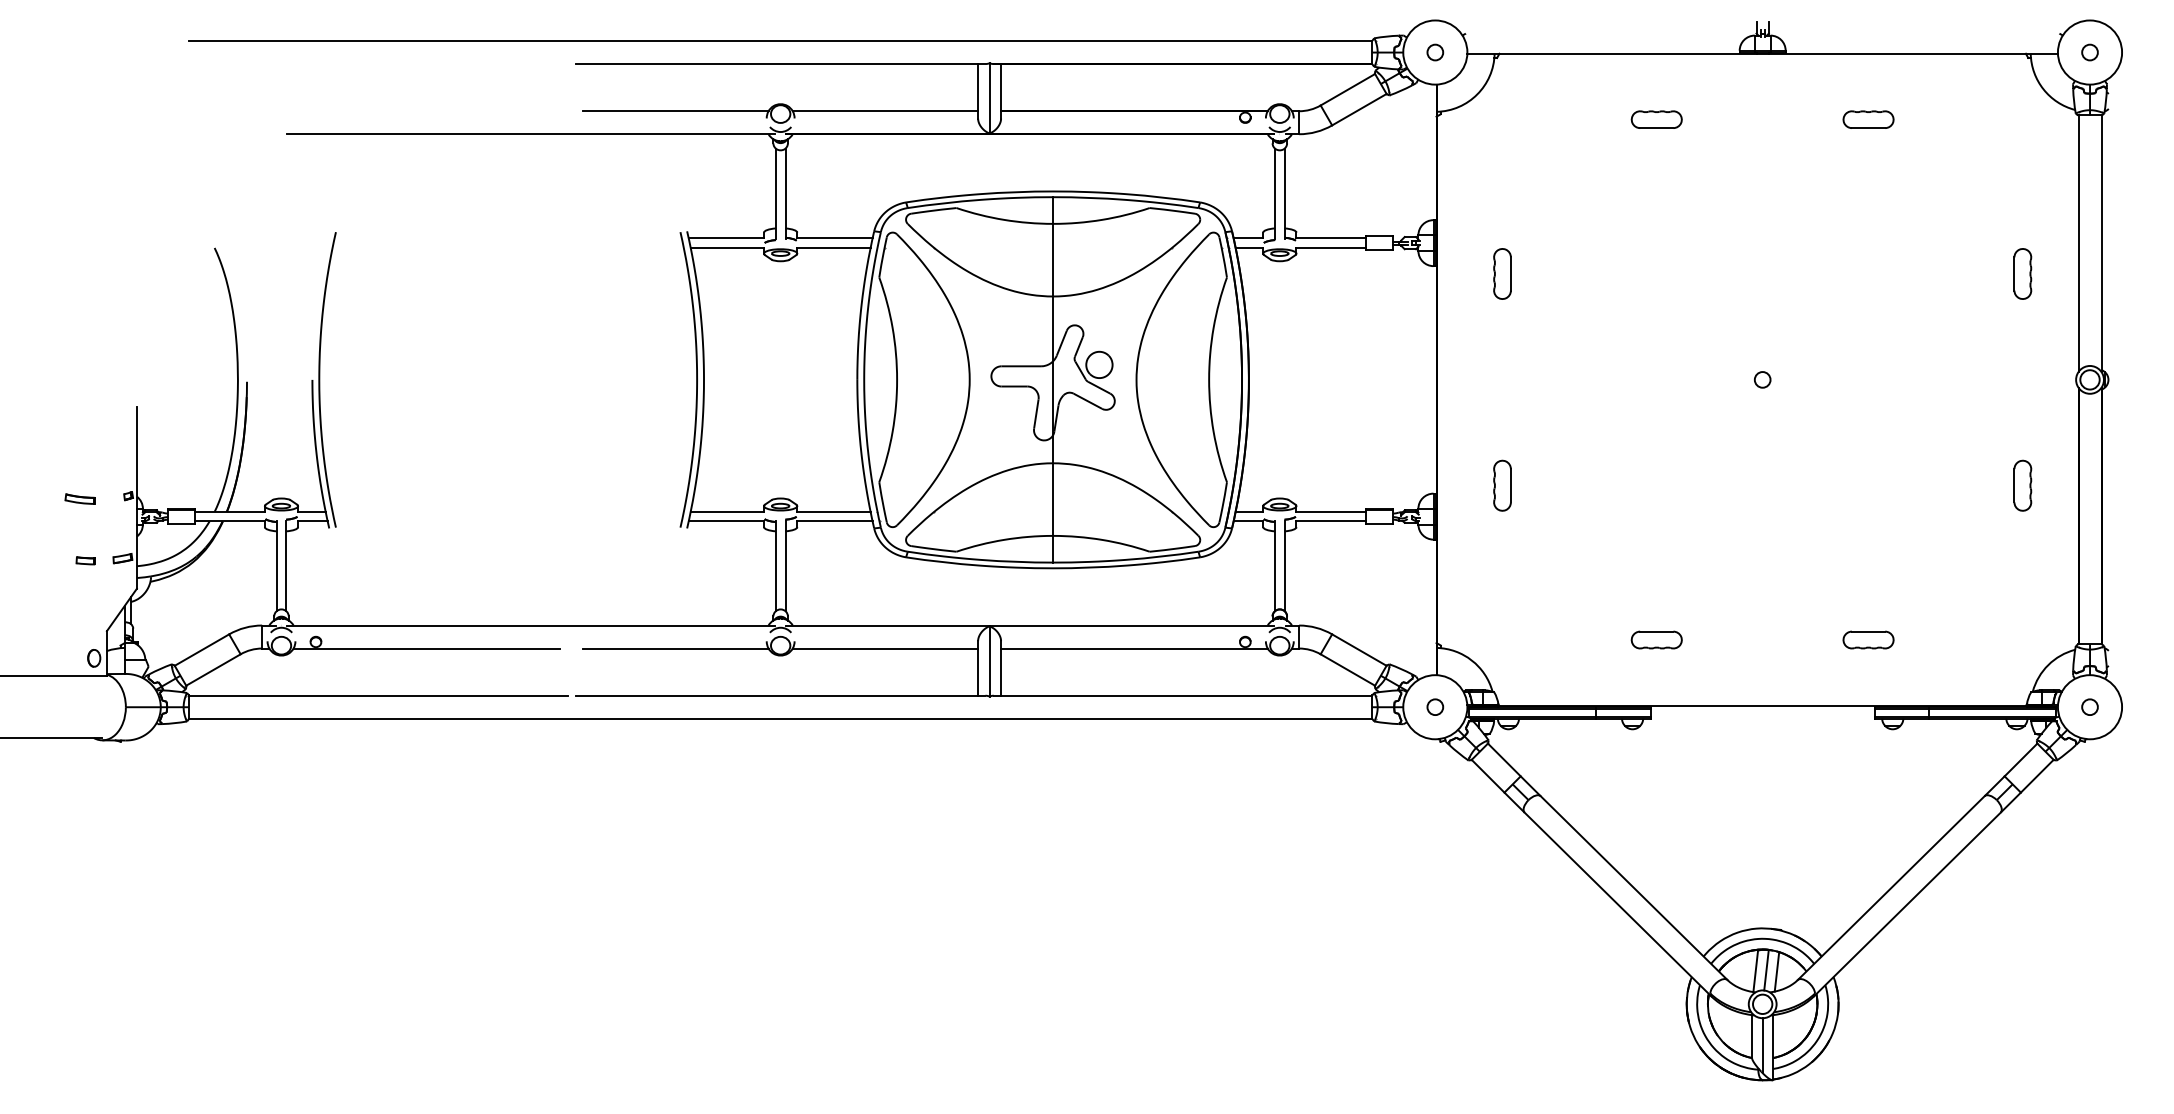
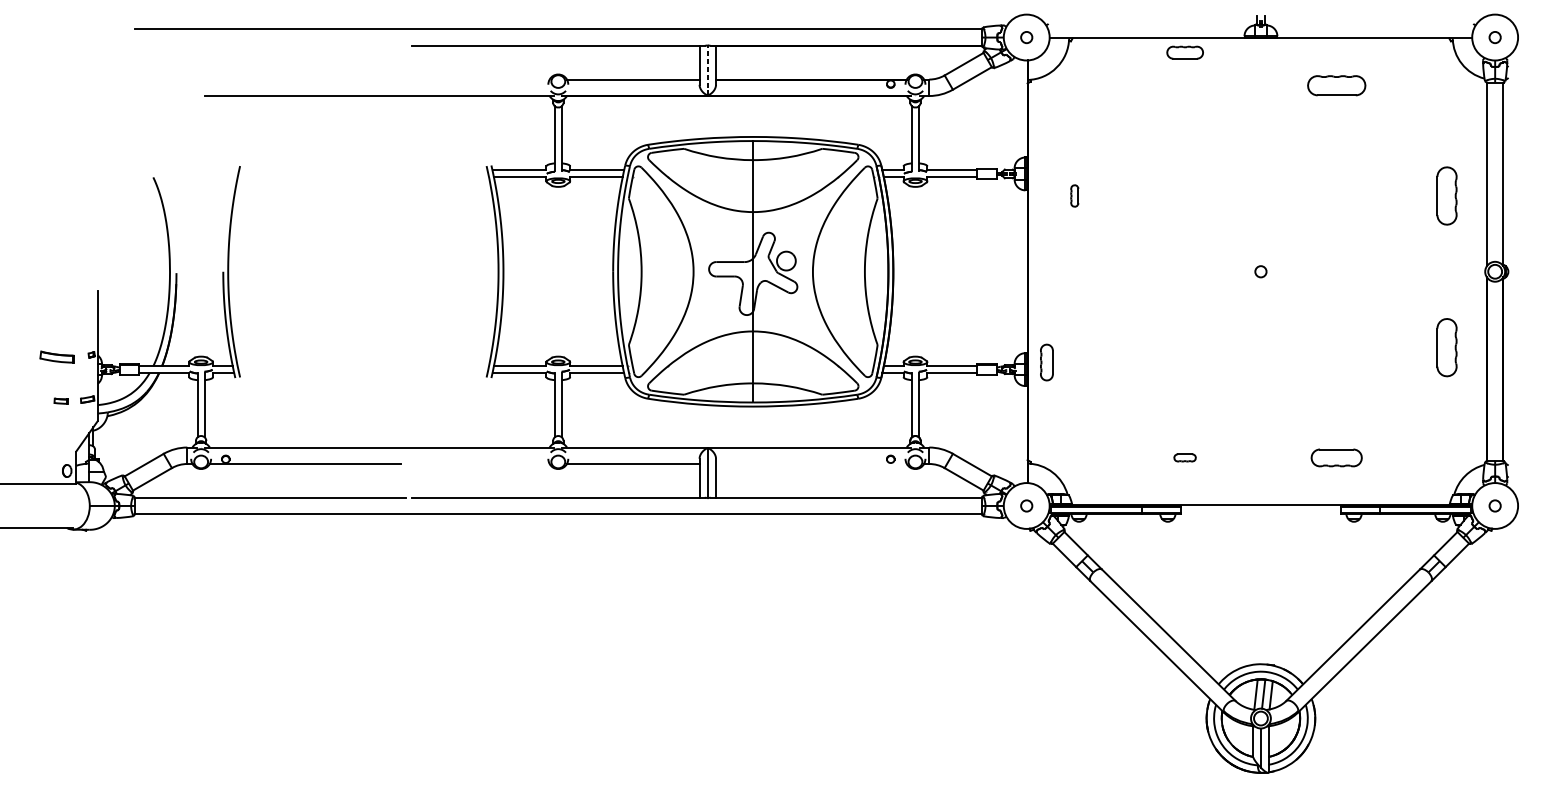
line: (989, 97) -> (707, 69), solid -> dashed
line: (675, 111) -> (483, 79), removed
part: (1656, 119) -> (1184, 52), moved
part: (1868, 119) -> (1336, 85), size x1.6
part: (1502, 273) -> (1074, 195), size x0.6
part: (2022, 273) -> (1446, 195), size x1.6
part: (1502, 485) -> (1046, 362), moved
part: (2022, 485) -> (1446, 347), size x1.6
part: (79, 498) -> (56, 356), size x1.6
part: (1656, 639) -> (1184, 457), size x0.6
part: (1868, 639) -> (1336, 457), size x1.4
line: (675, 648) -> (483, 463), removed
line: (1134, 648) -> (811, 463), removed

